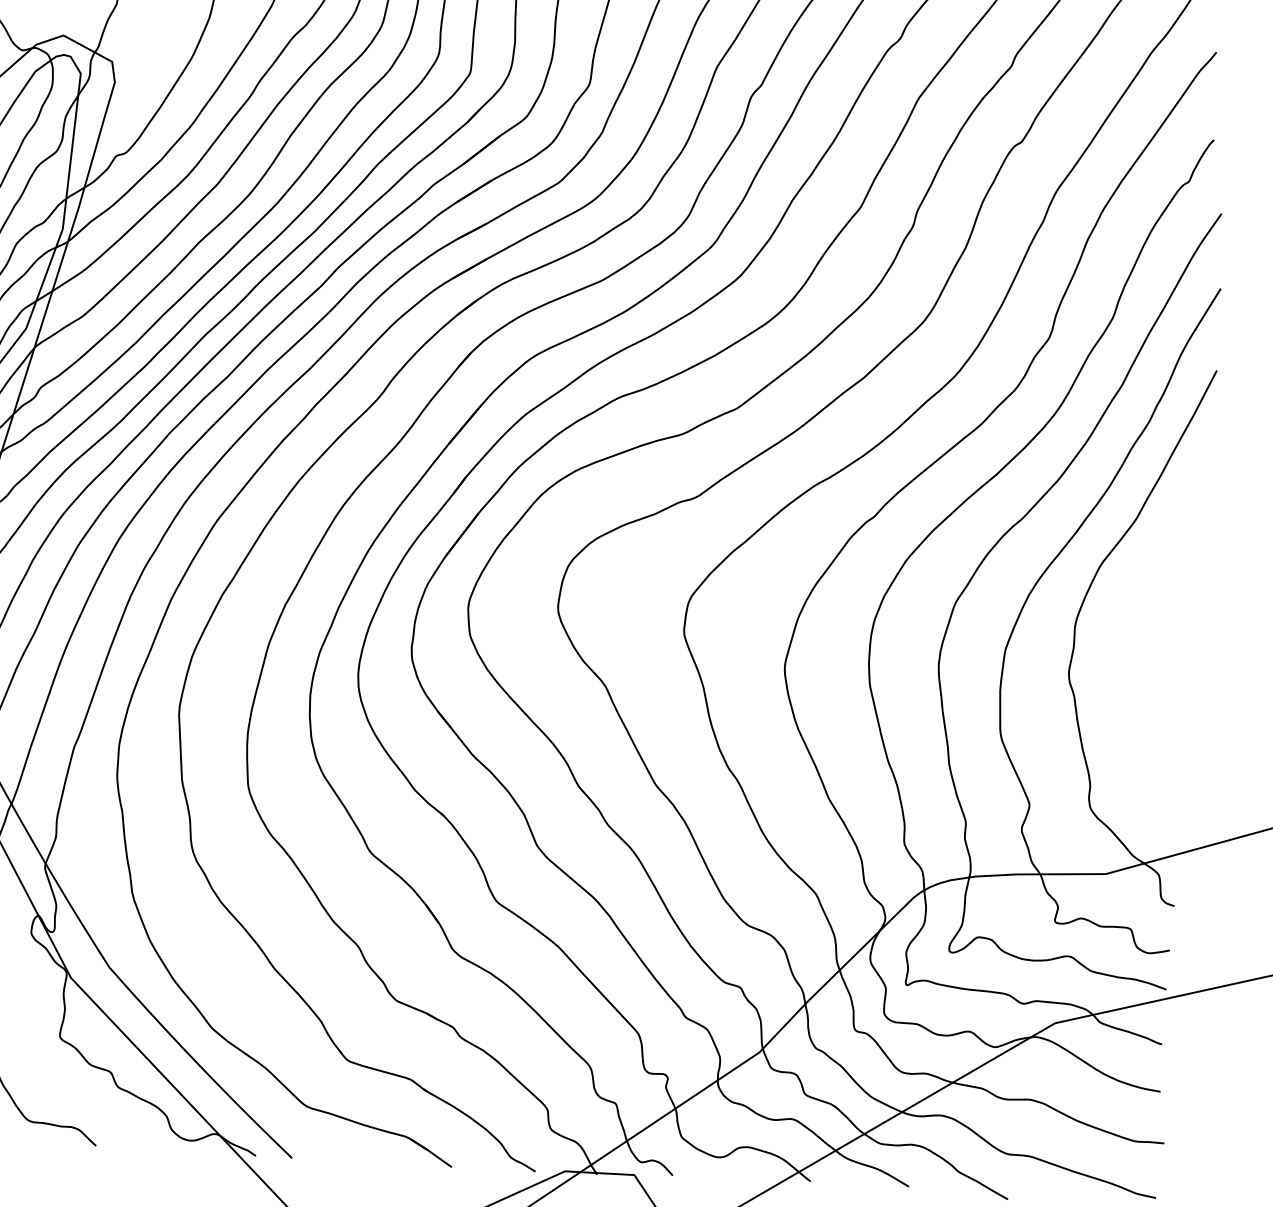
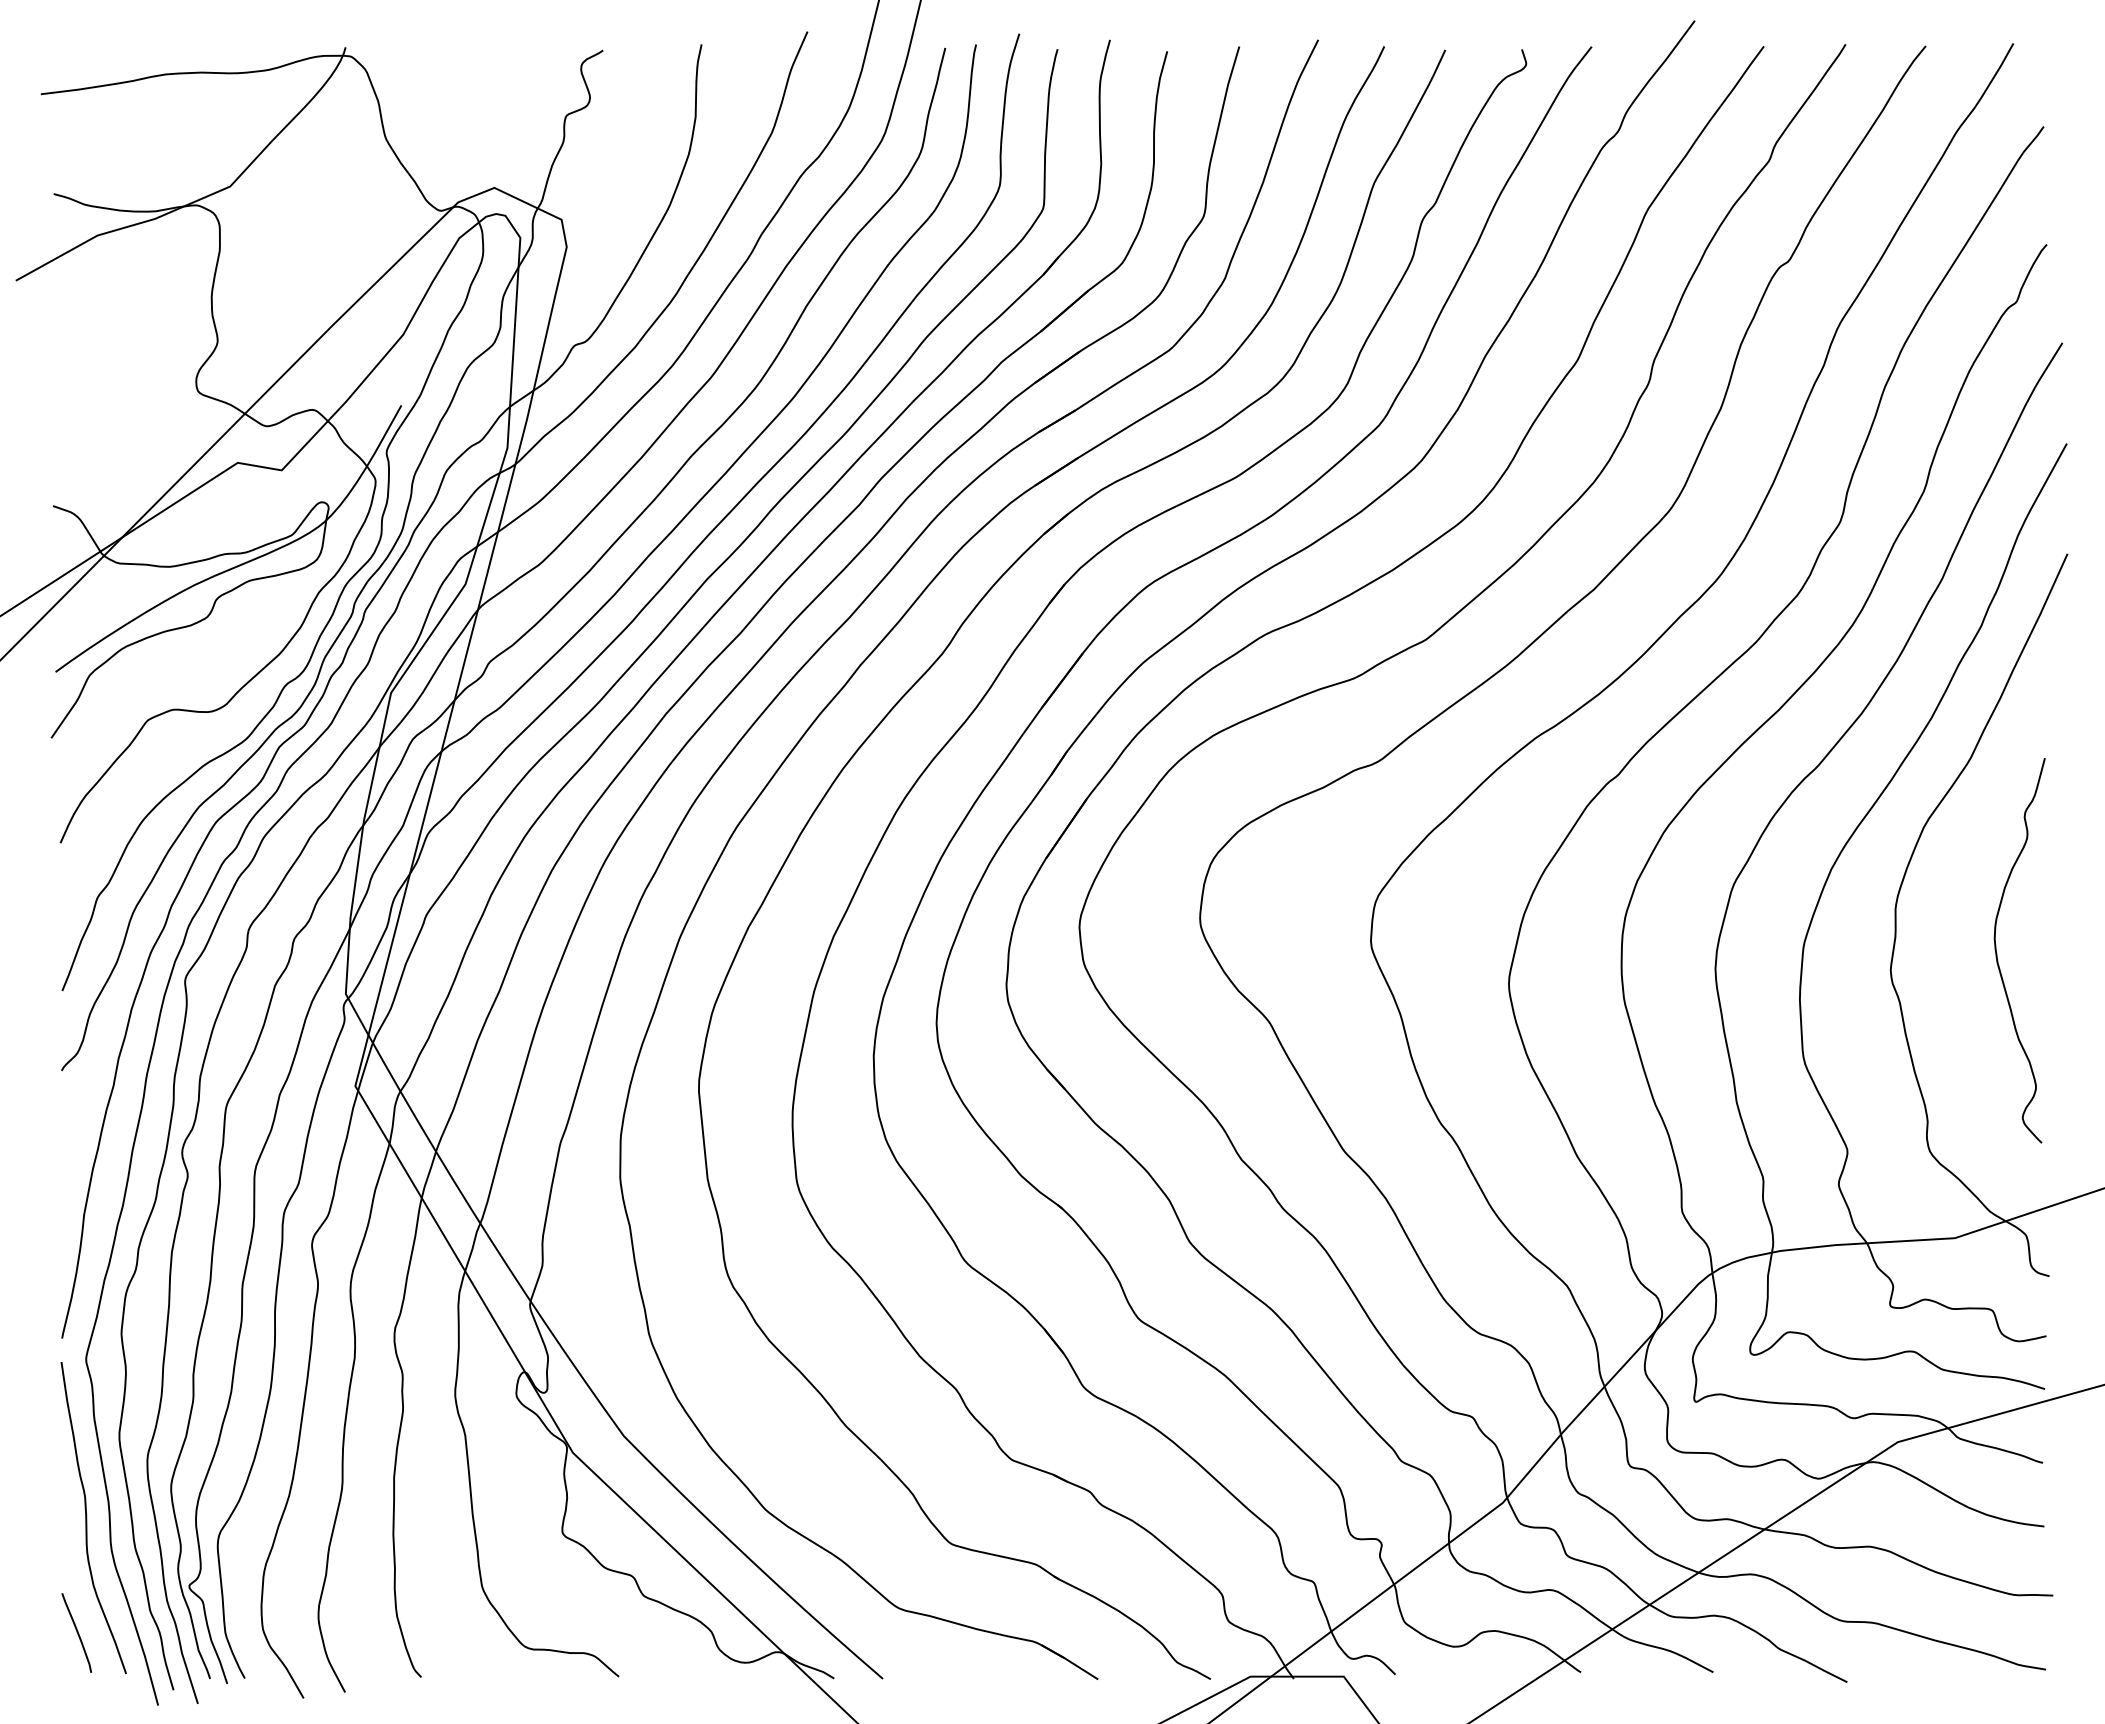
curve: (1148, 664) -> (1997, 953), added

